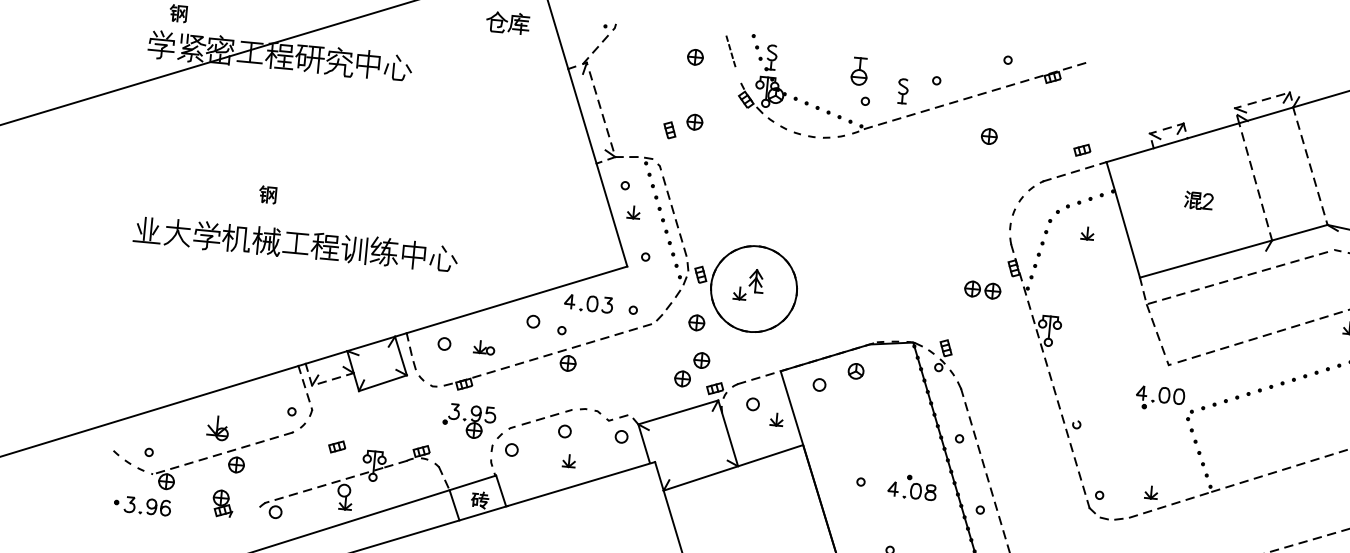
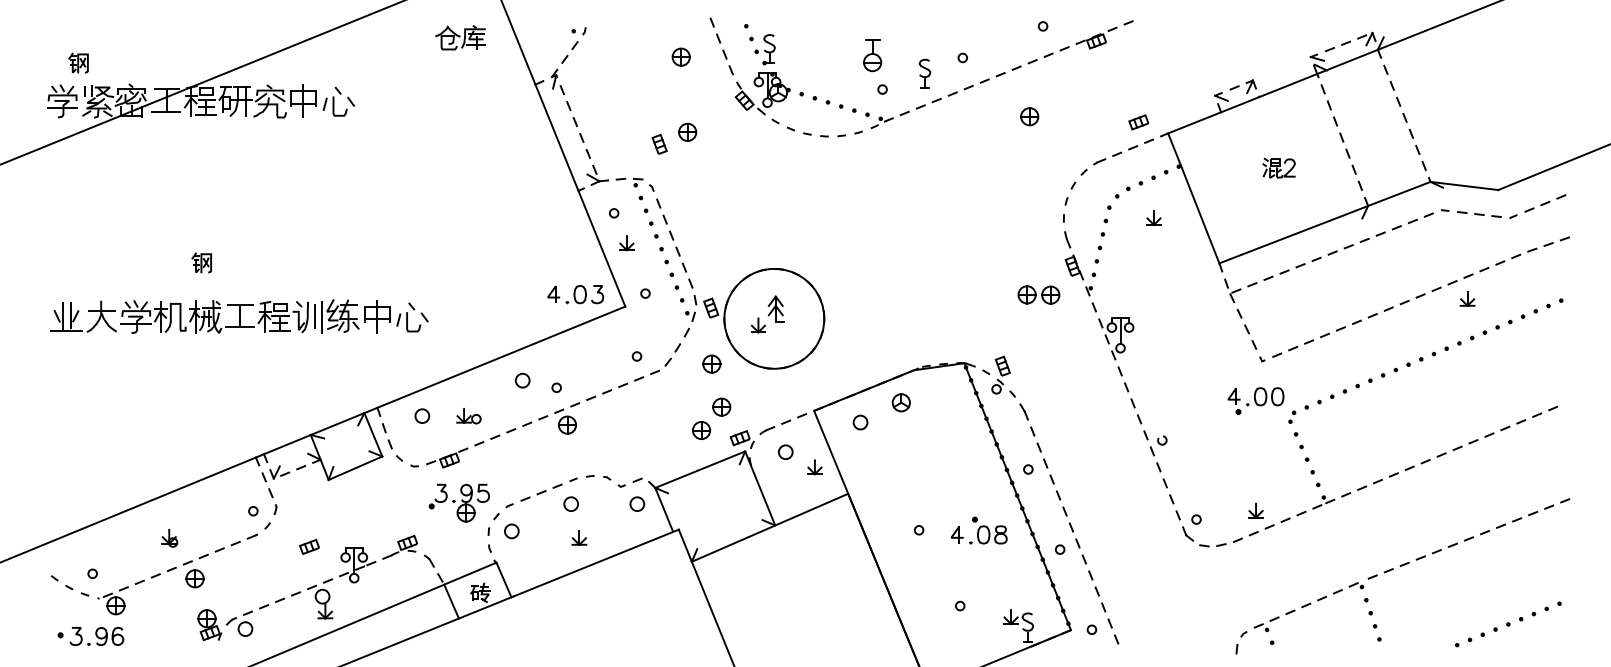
part: (730, 51) -> (721, 46), size x1.67
part: (588, 303) -> (575, 294), moved
part: (217, 428) -> (169, 538), size x0.62
part: (222, 504) -> (209, 625), moved

